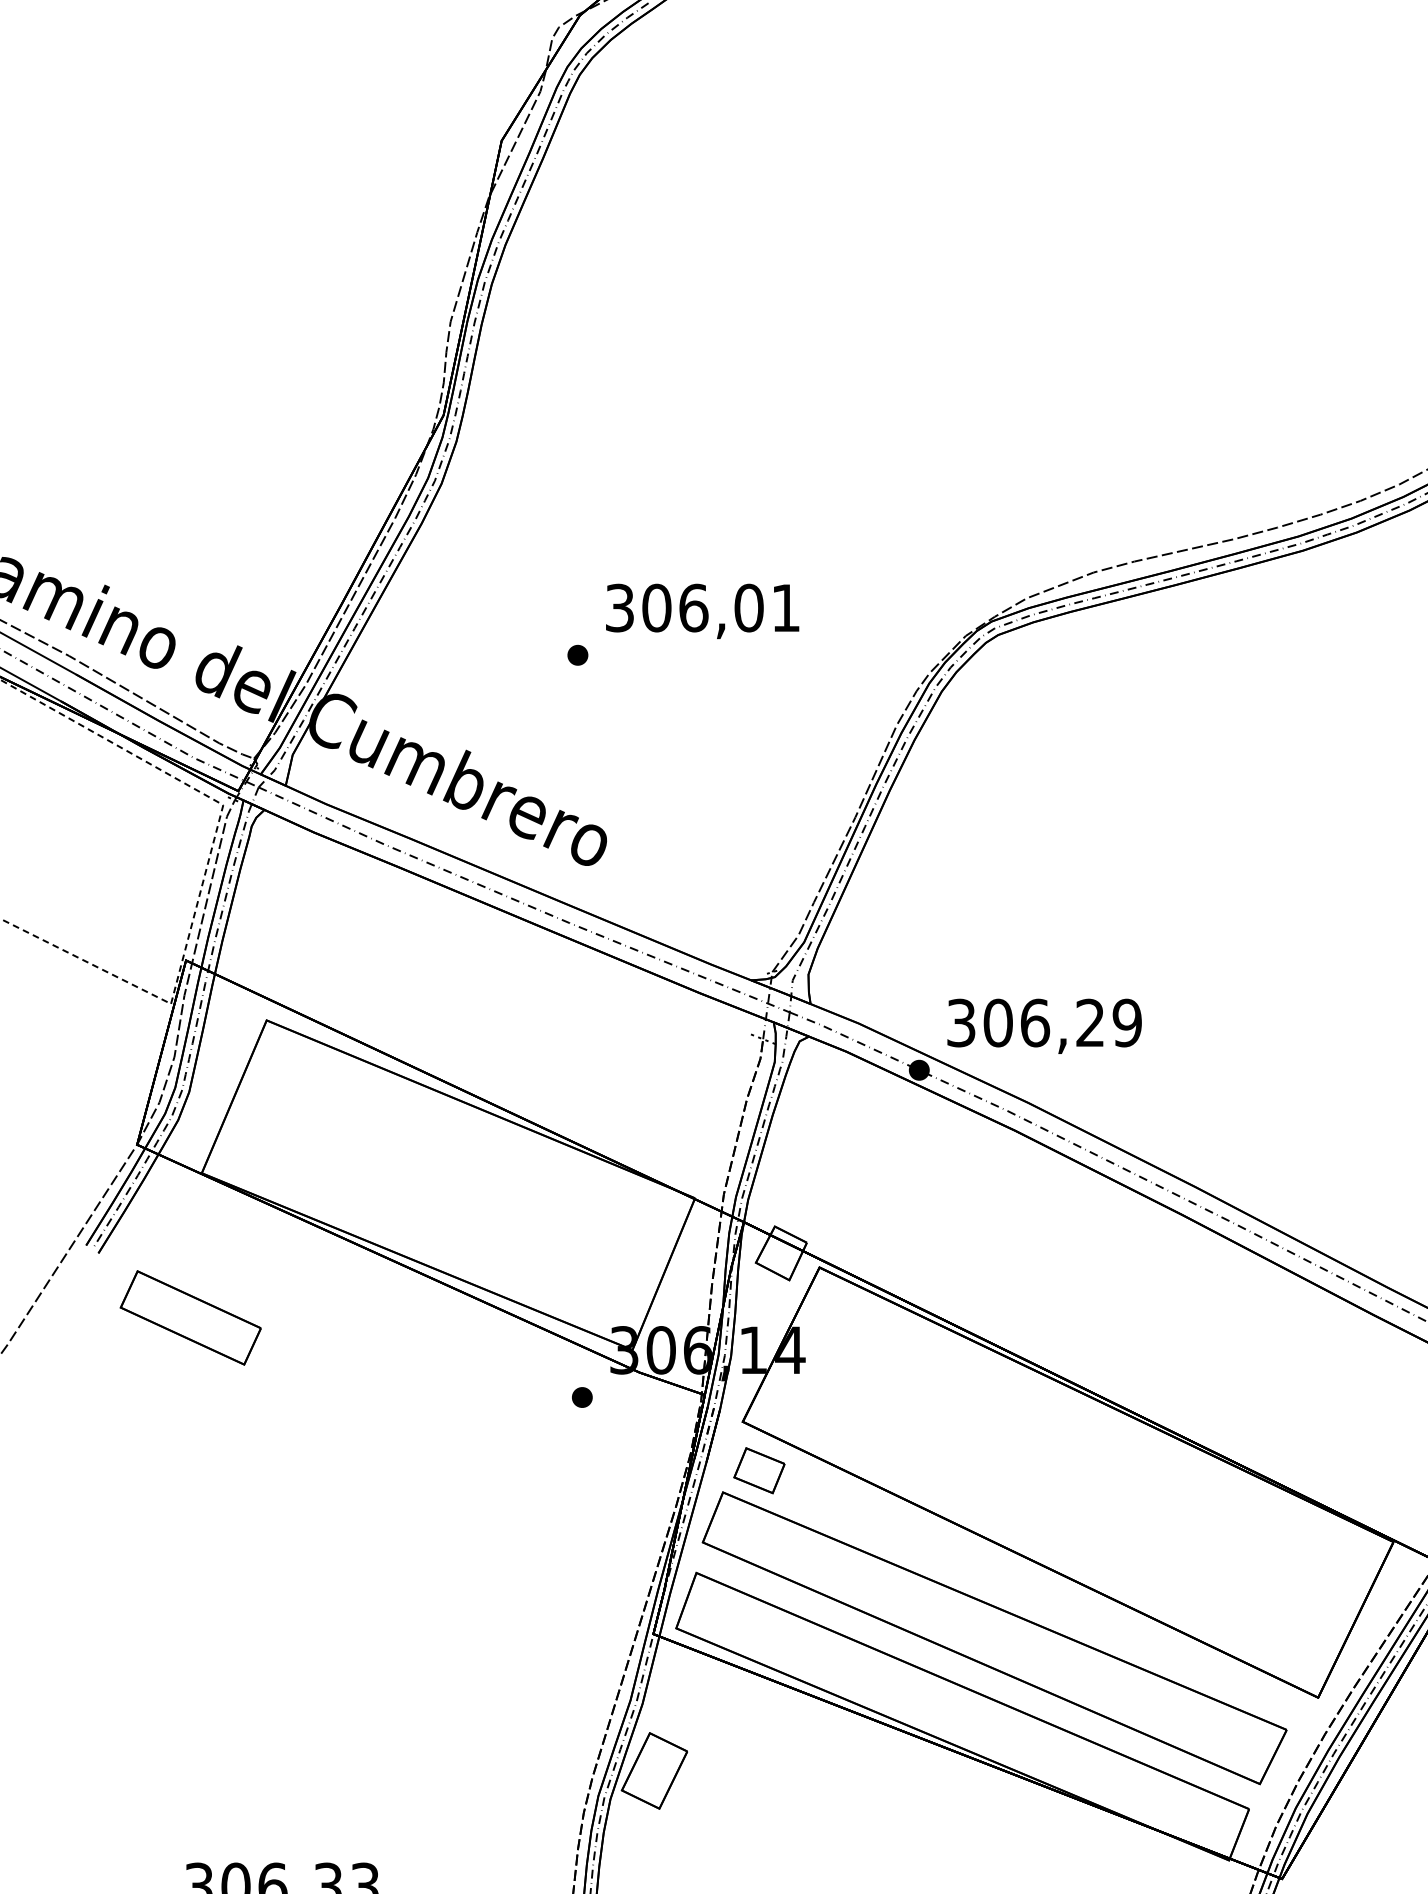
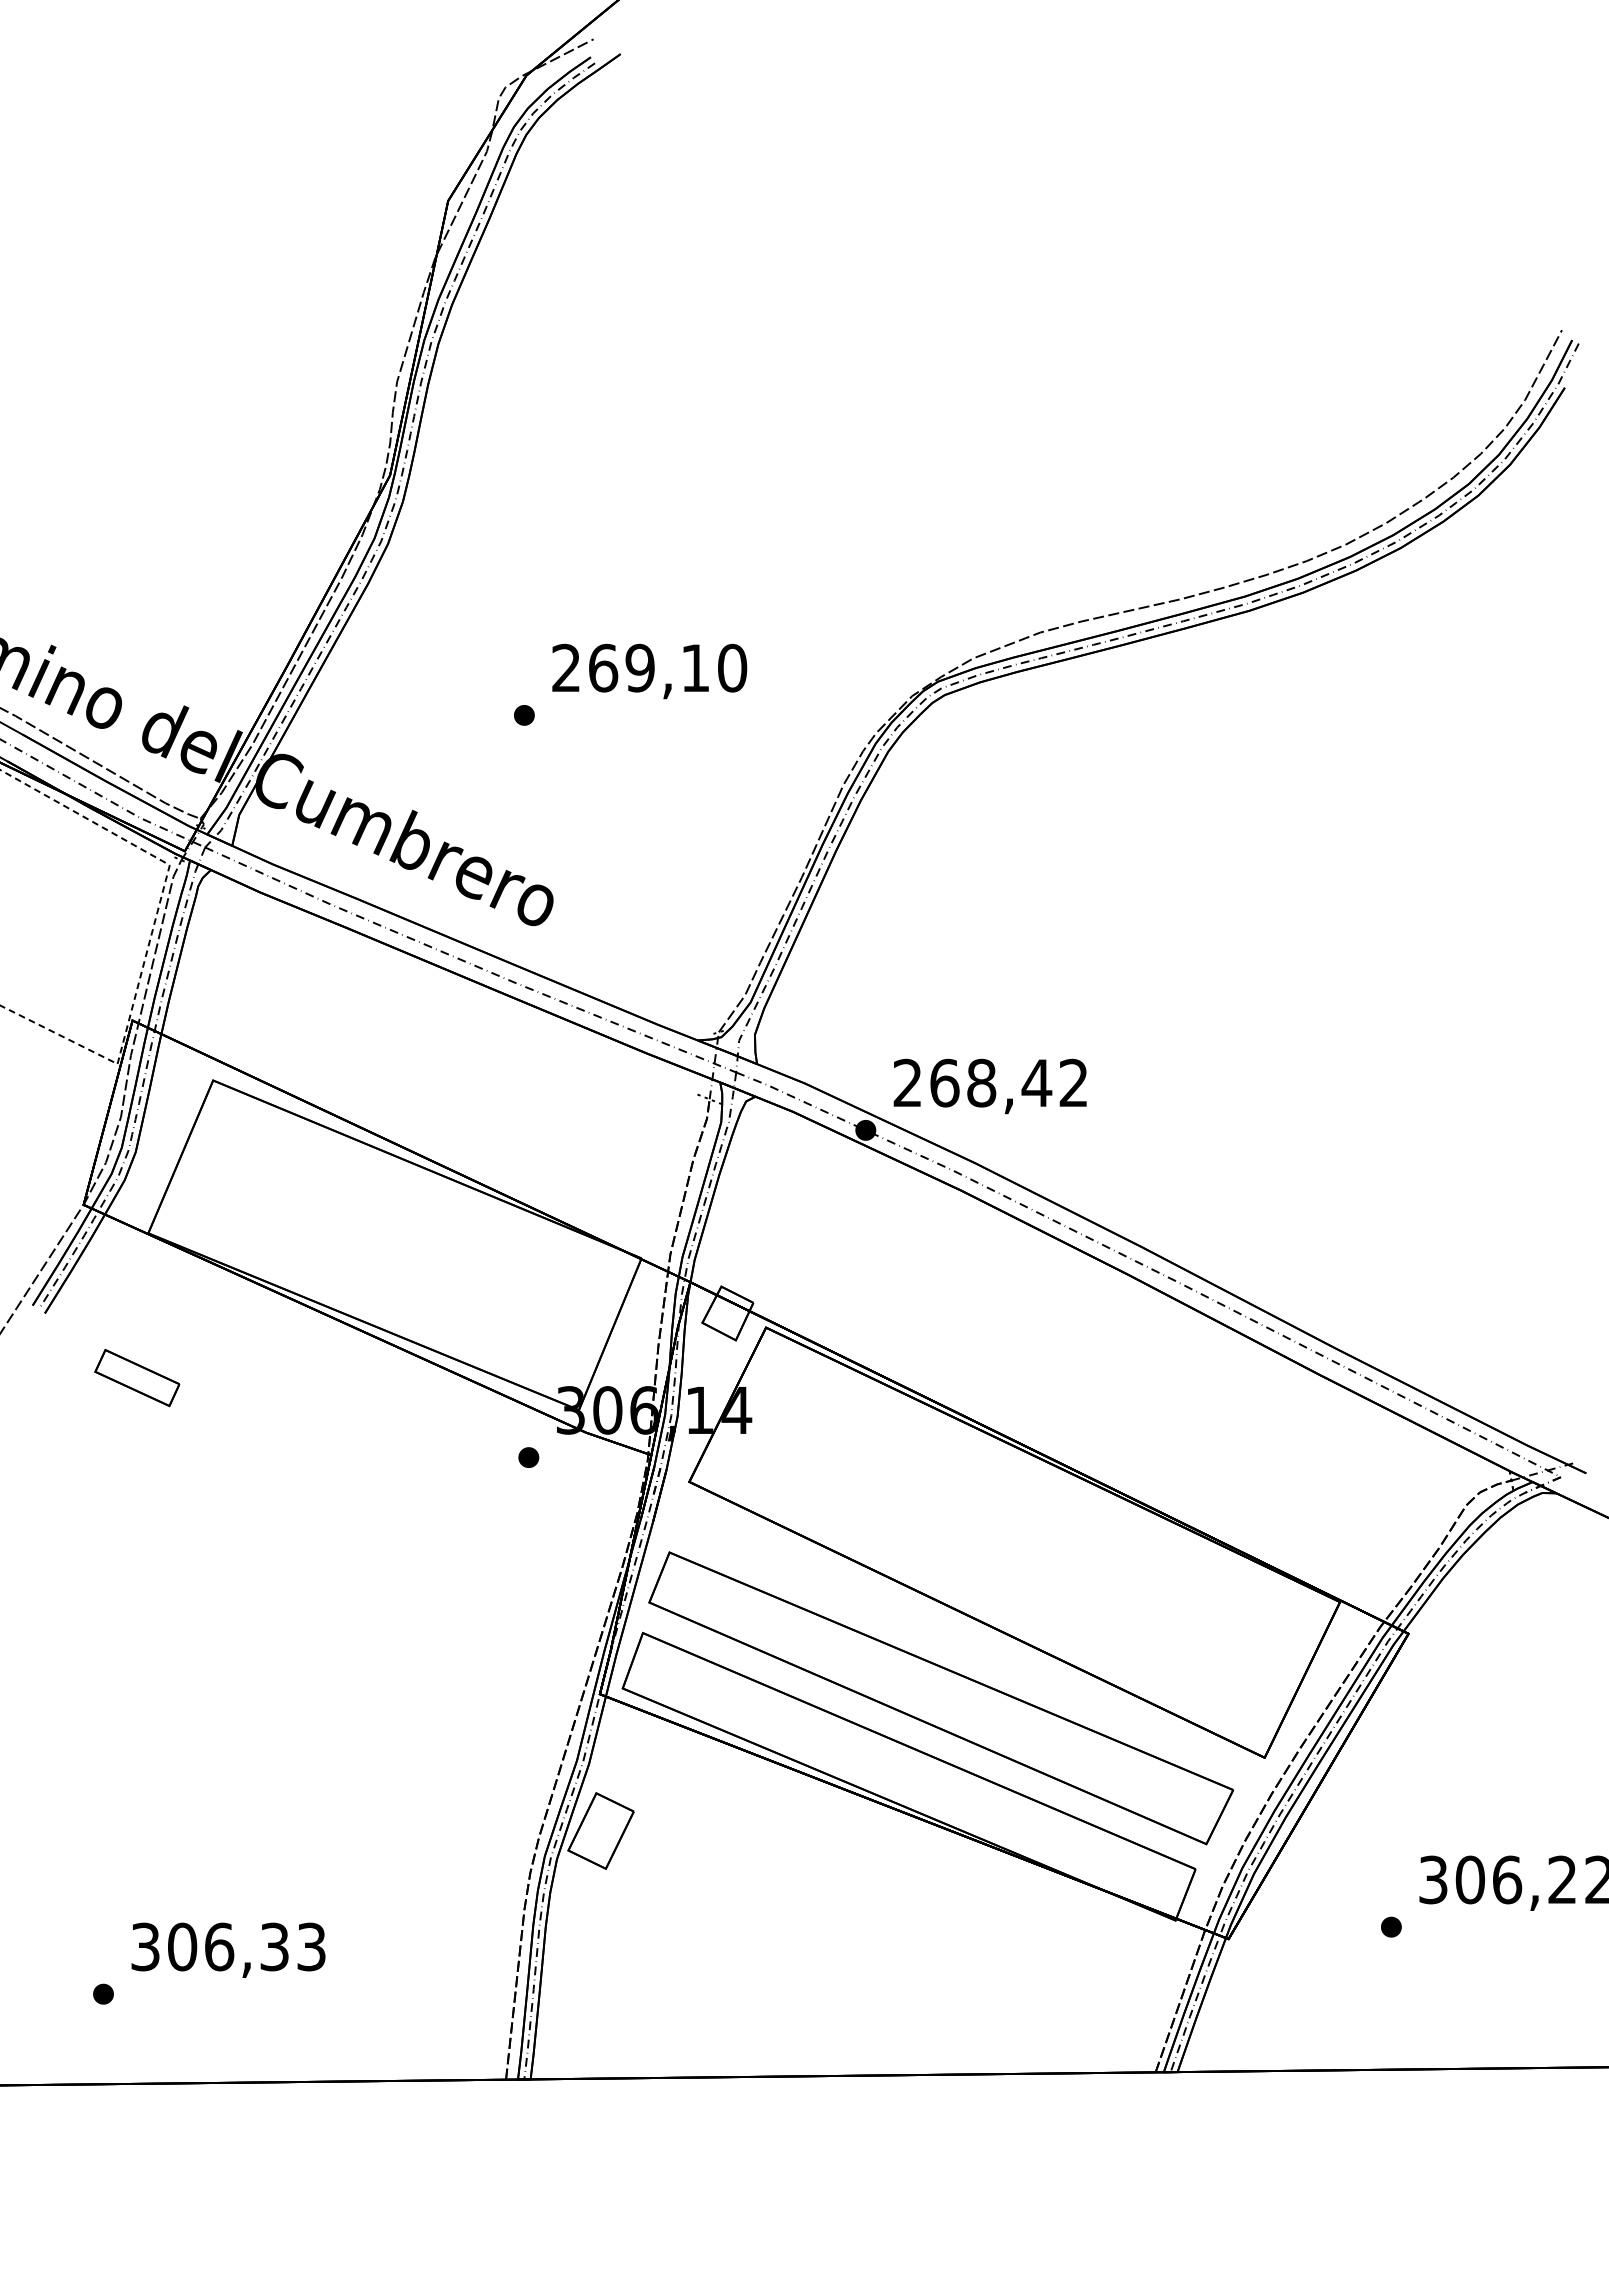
text: (703, 607) -> (649, 667), 306,01 -> 269,10
text: (1044, 1022) -> (990, 1082), 306,29 -> 268,42
part: (191, 1317) -> (137, 1377), size x0.6
part: (759, 1470) -> (705, 1530), removed

